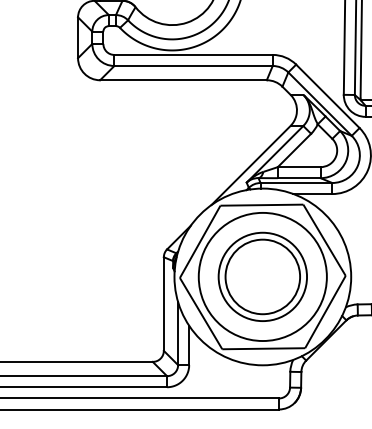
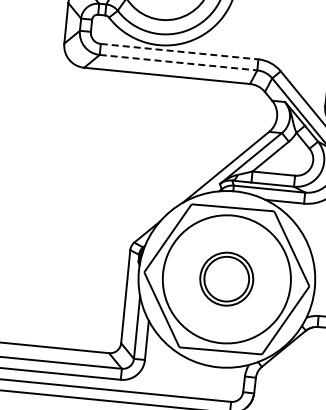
line: (194, 54) -> (180, 51), solid -> dashed
line: (194, 65) -> (179, 62), solid -> dashed
part: (262, 276) -> (226, 278), size x0.6

